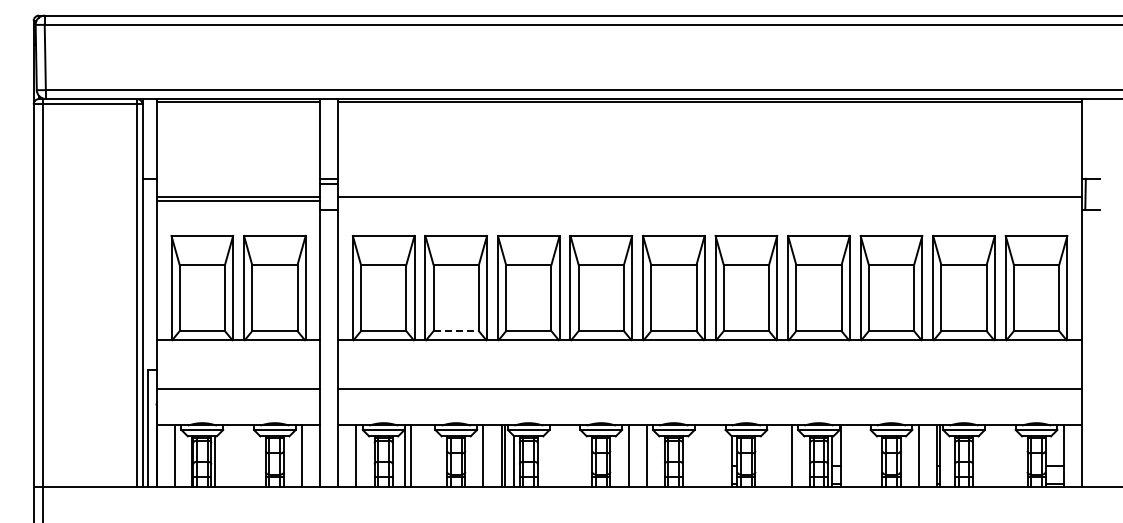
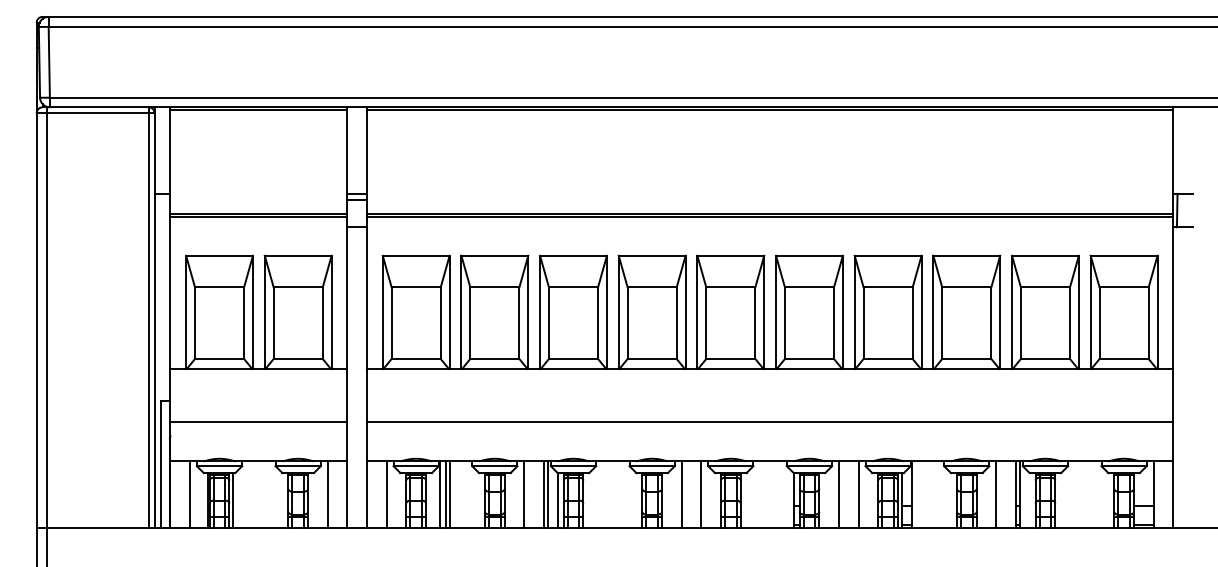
line: (709, 200) -> (769, 217), added
line: (456, 331) -> (495, 359), dashed -> solid
line: (414, 456) -> (449, 494), added
line: (773, 456) -> (838, 494), added

